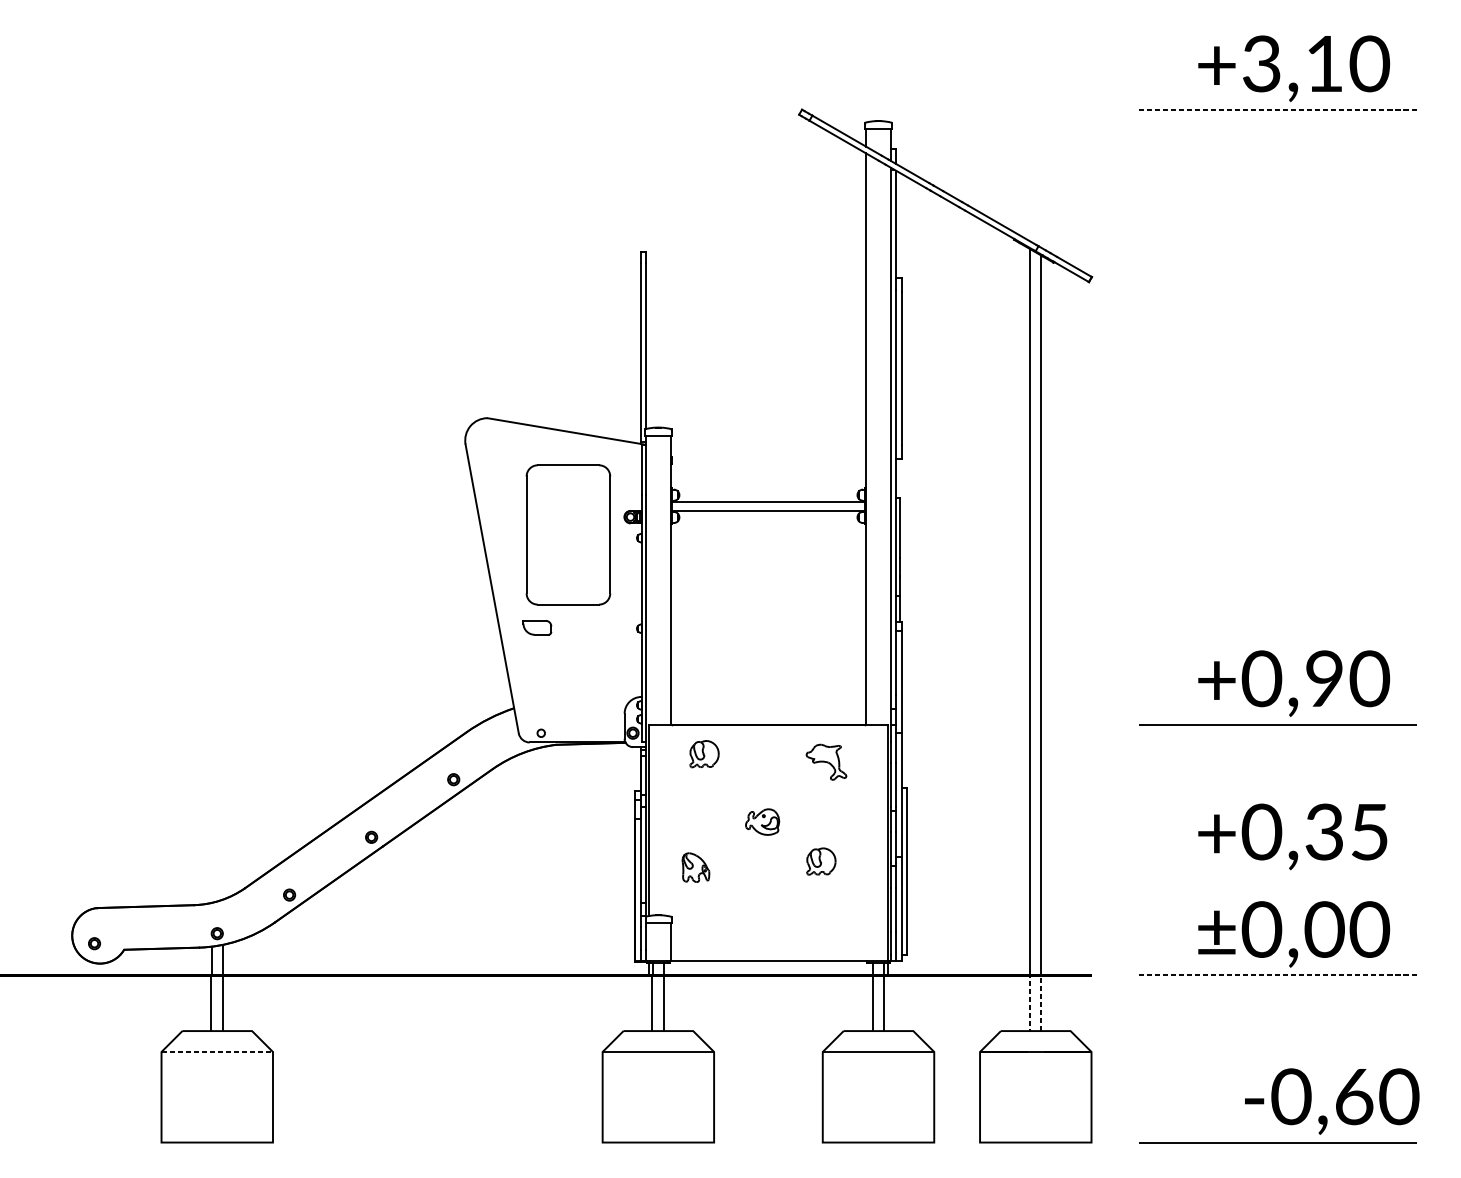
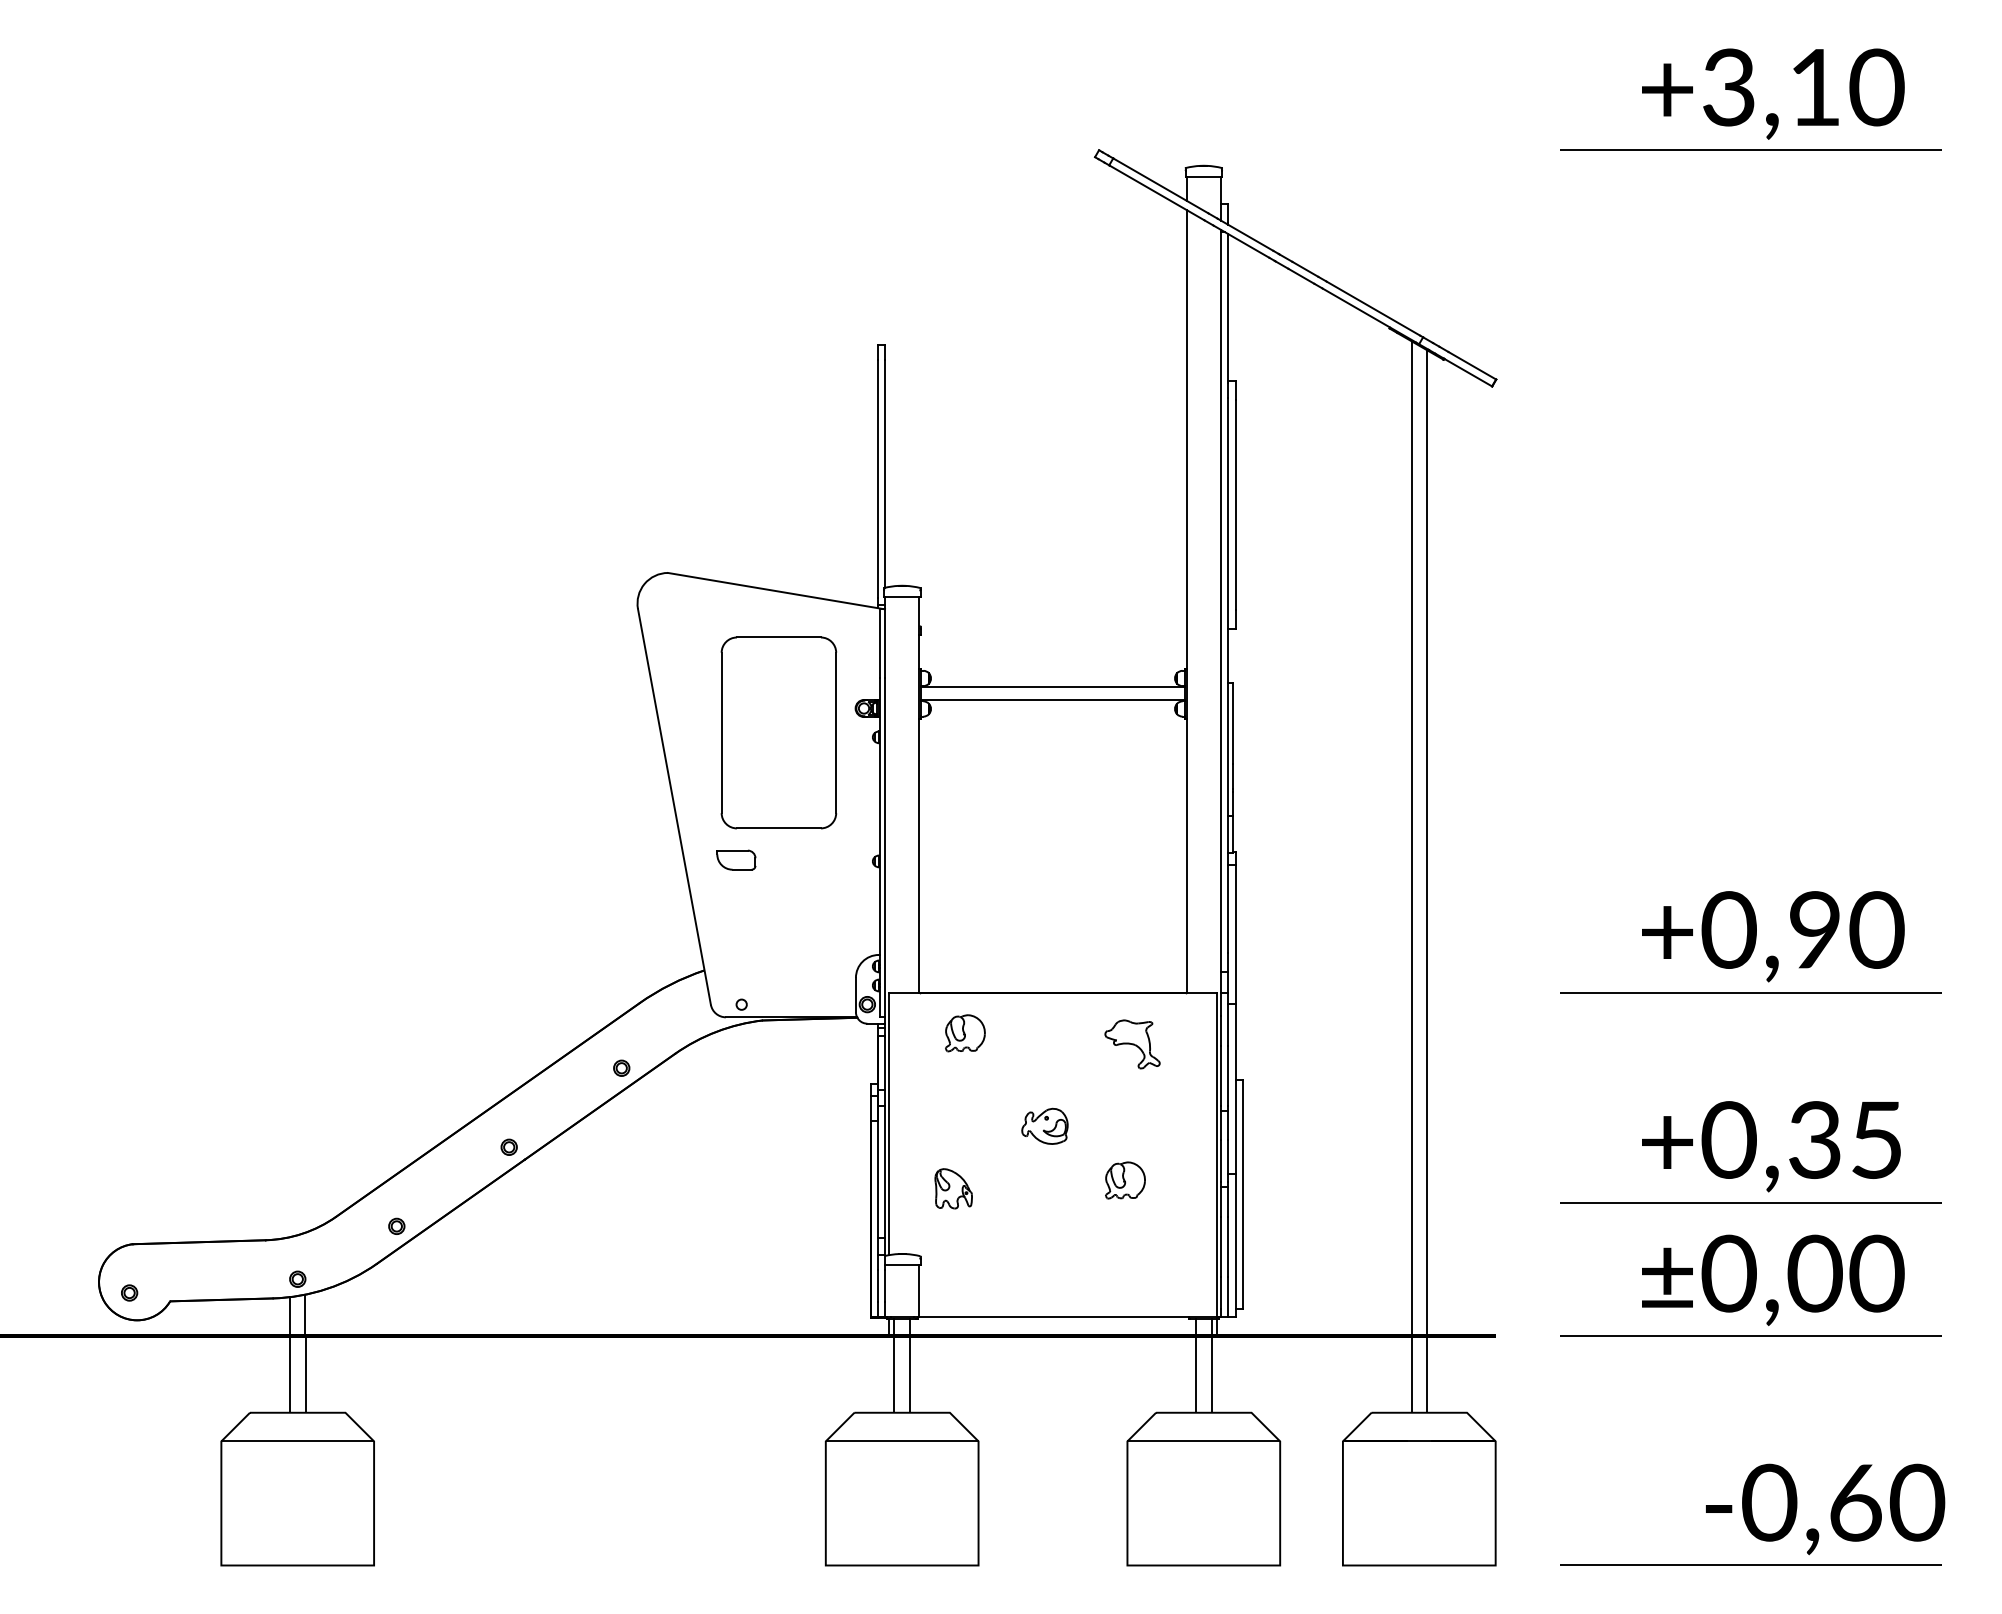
line: (1278, 109) -> (1751, 150), dashed -> solid
line: (1277, 877) -> (1750, 1202), added
line: (1035, 975) -> (1419, 1336), dashed -> solid
line: (1278, 975) -> (1751, 1336), dashed -> solid
line: (217, 1052) -> (298, 1441), dashed -> solid

